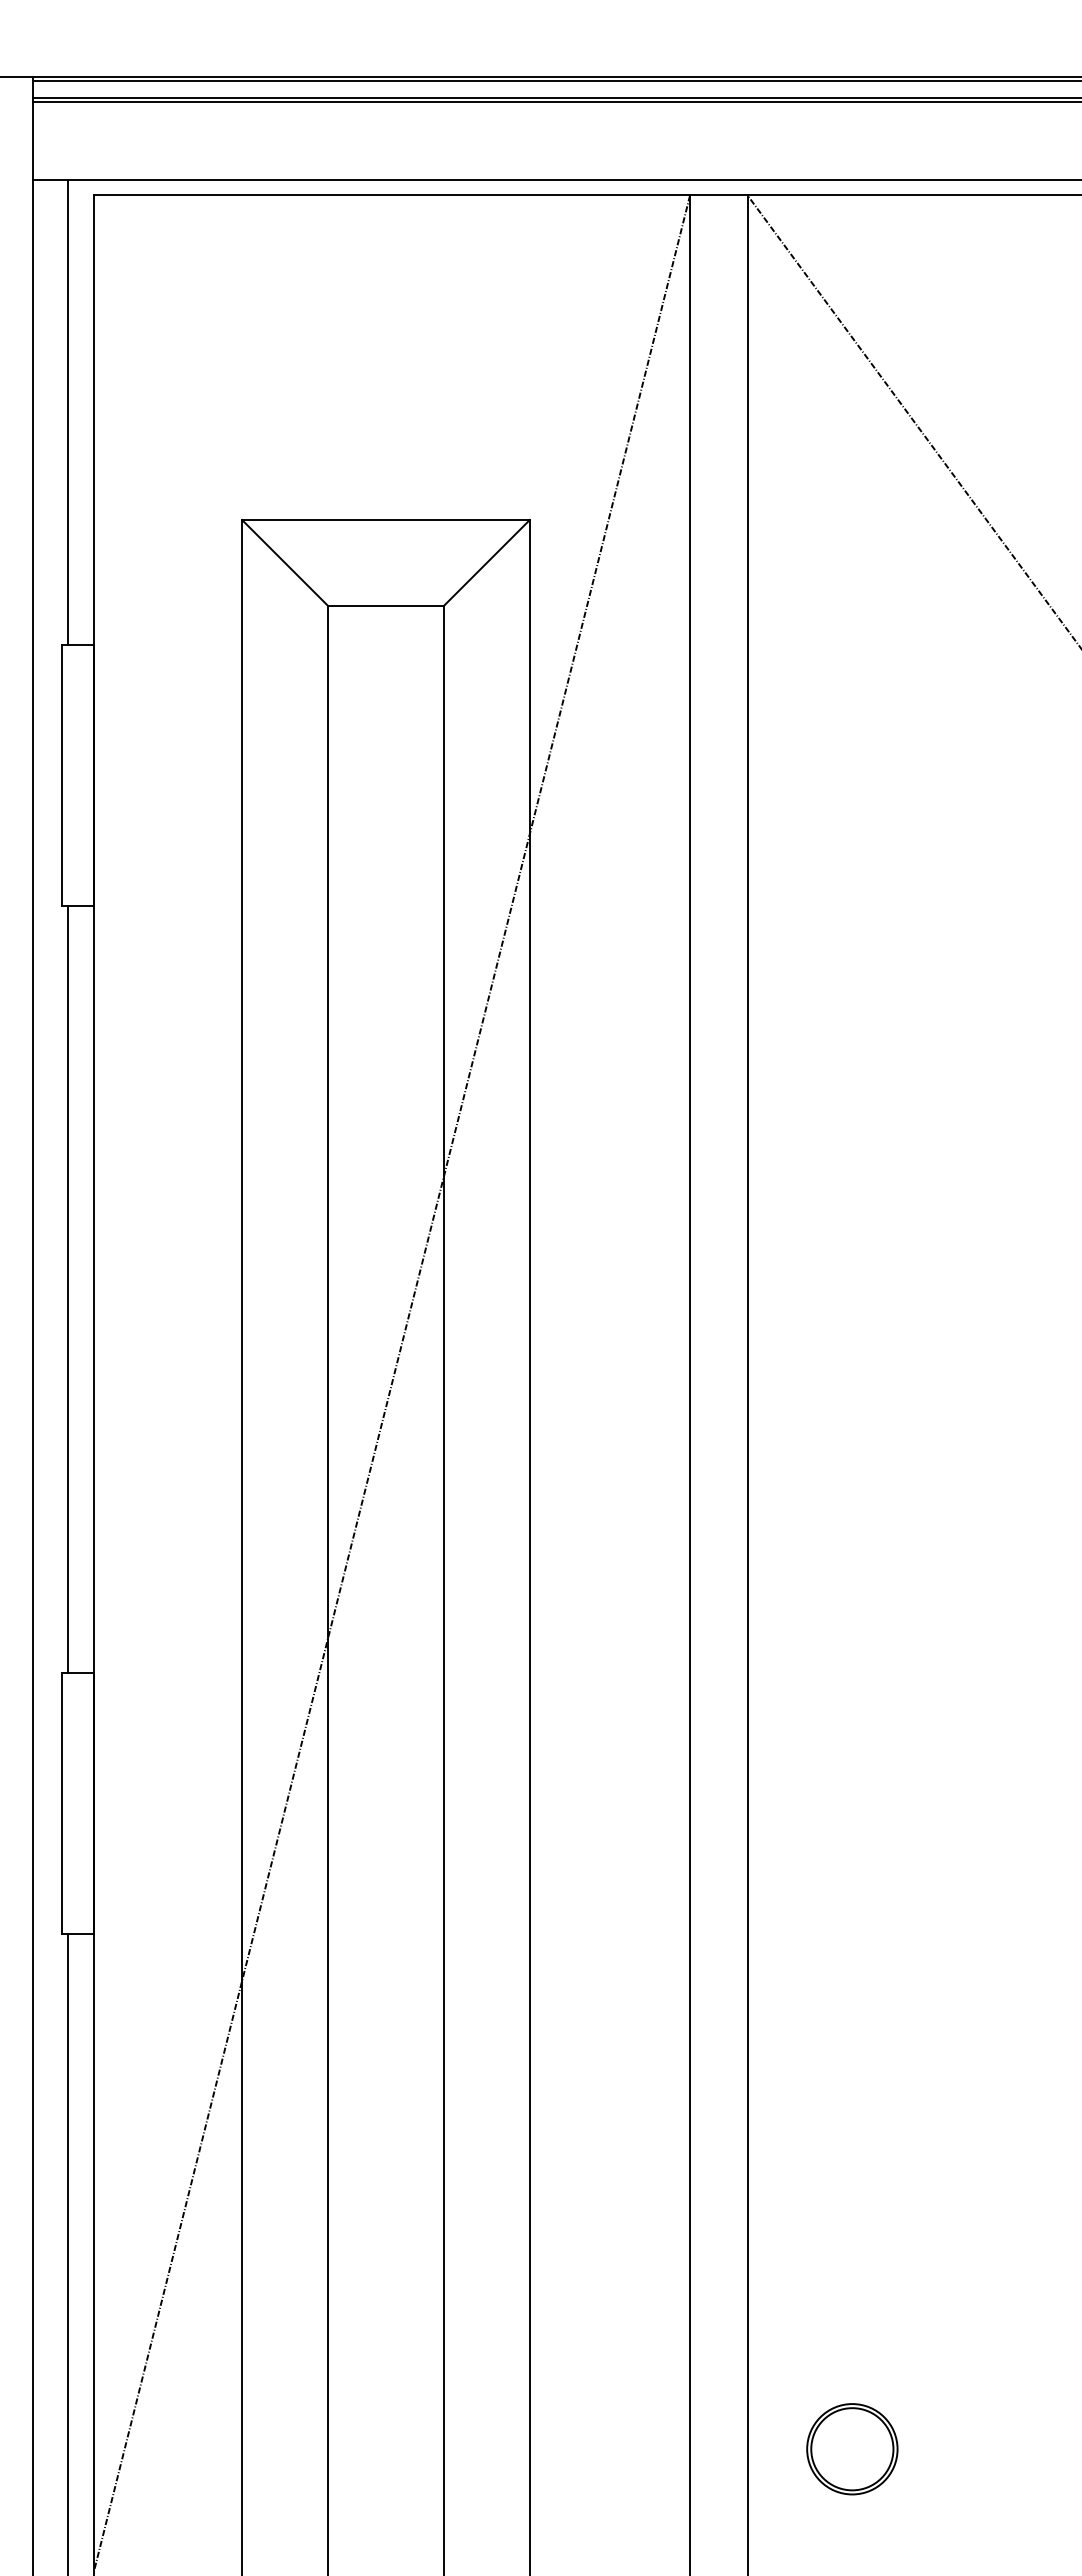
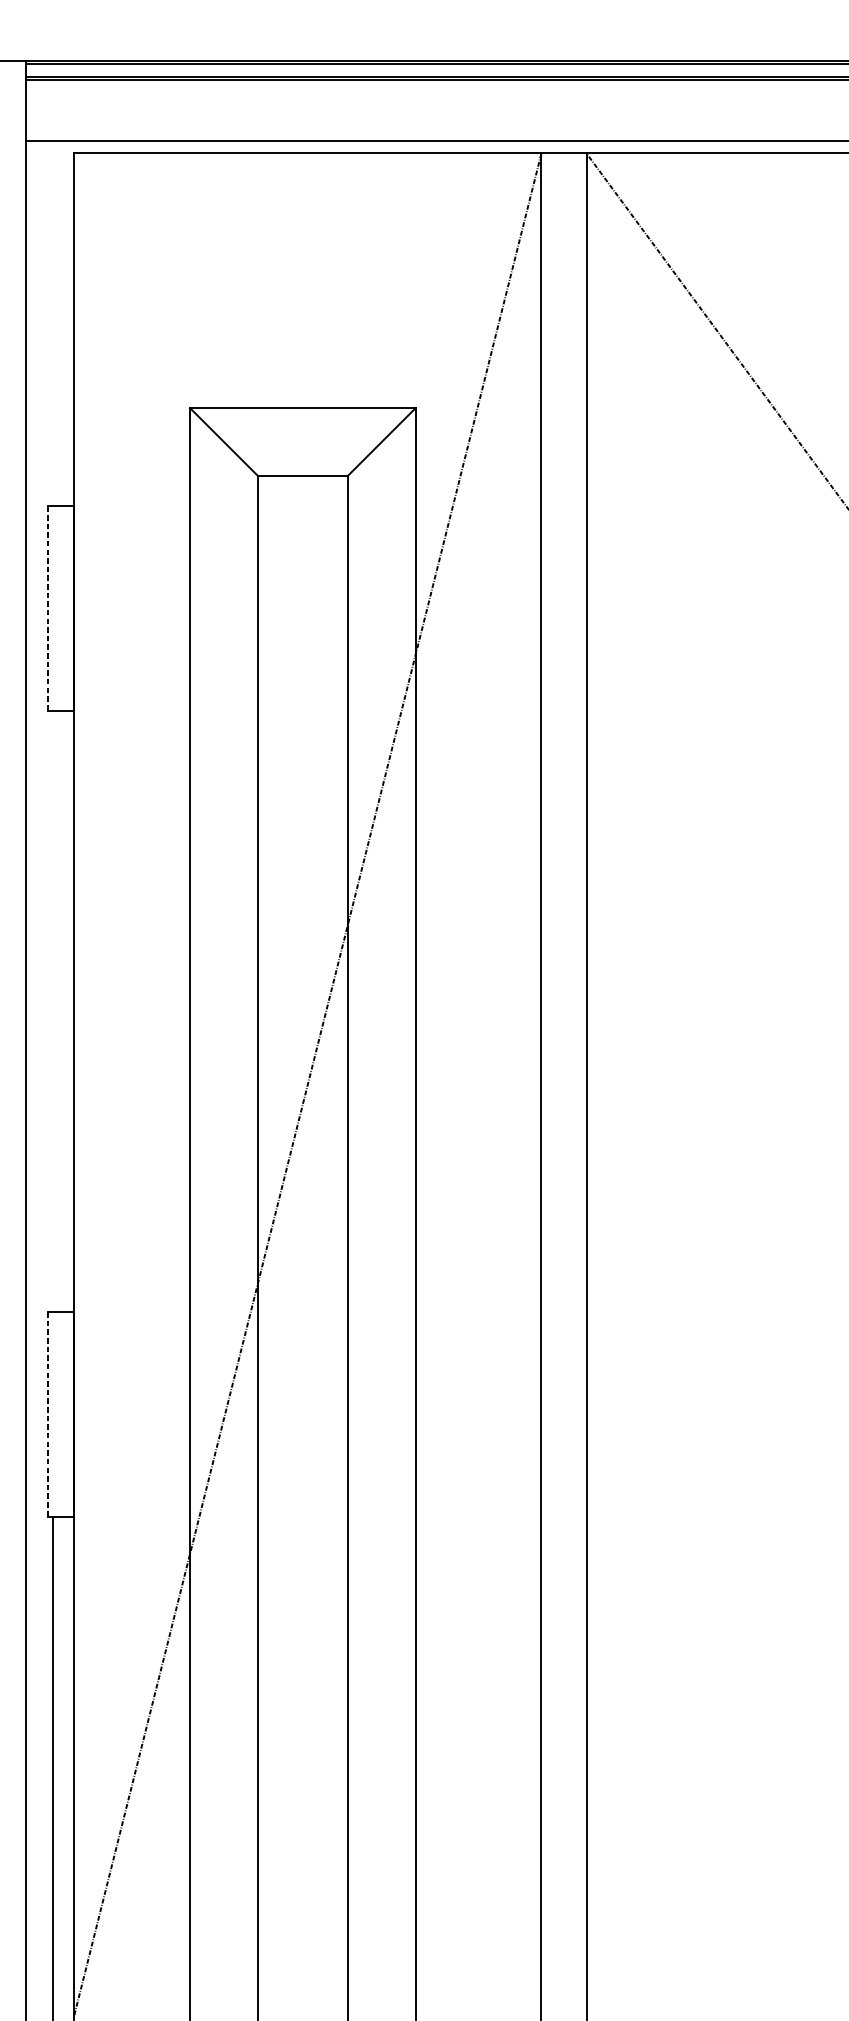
line: (67, 412) -> (53, 323), removed
line: (61, 776) -> (48, 609), solid -> dashed
line: (67, 1289) -> (53, 1011), removed
line: (61, 1803) -> (48, 1414), solid -> dashed
part: (852, 2449) -> (668, 1921), removed

